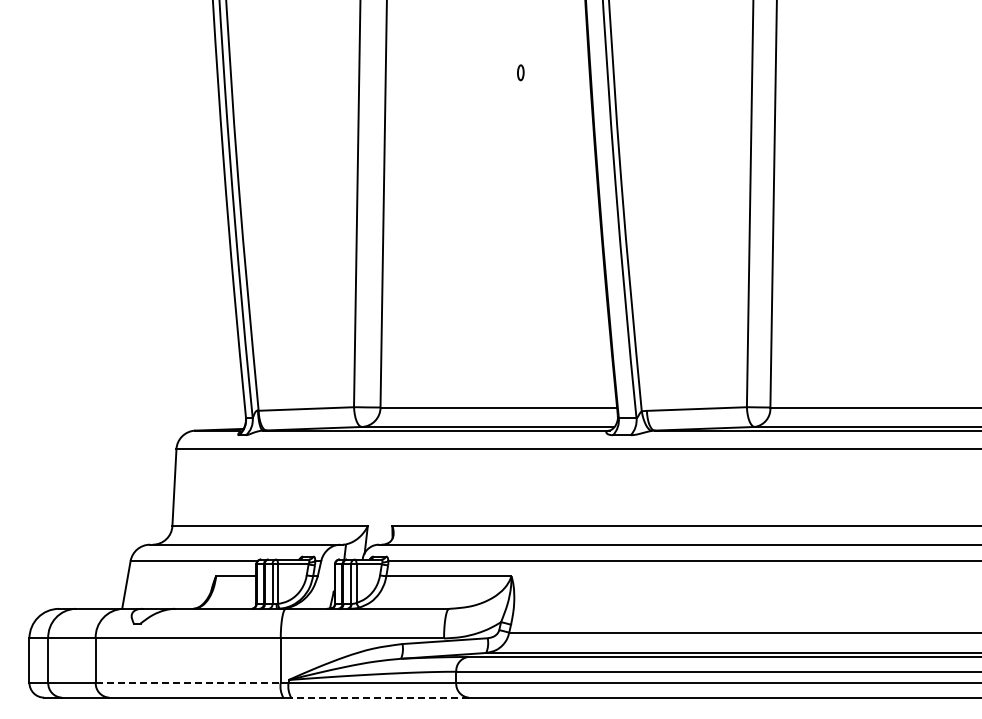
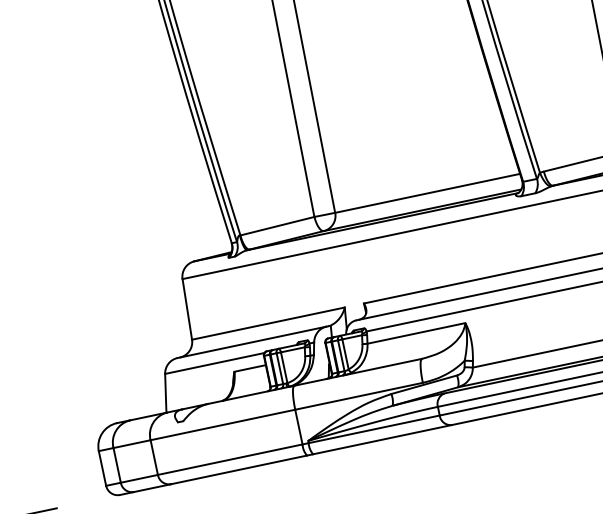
line: (188, 682) -> (230, 459), dashed -> solid
line: (380, 697) -> (382, 439), dashed -> solid

